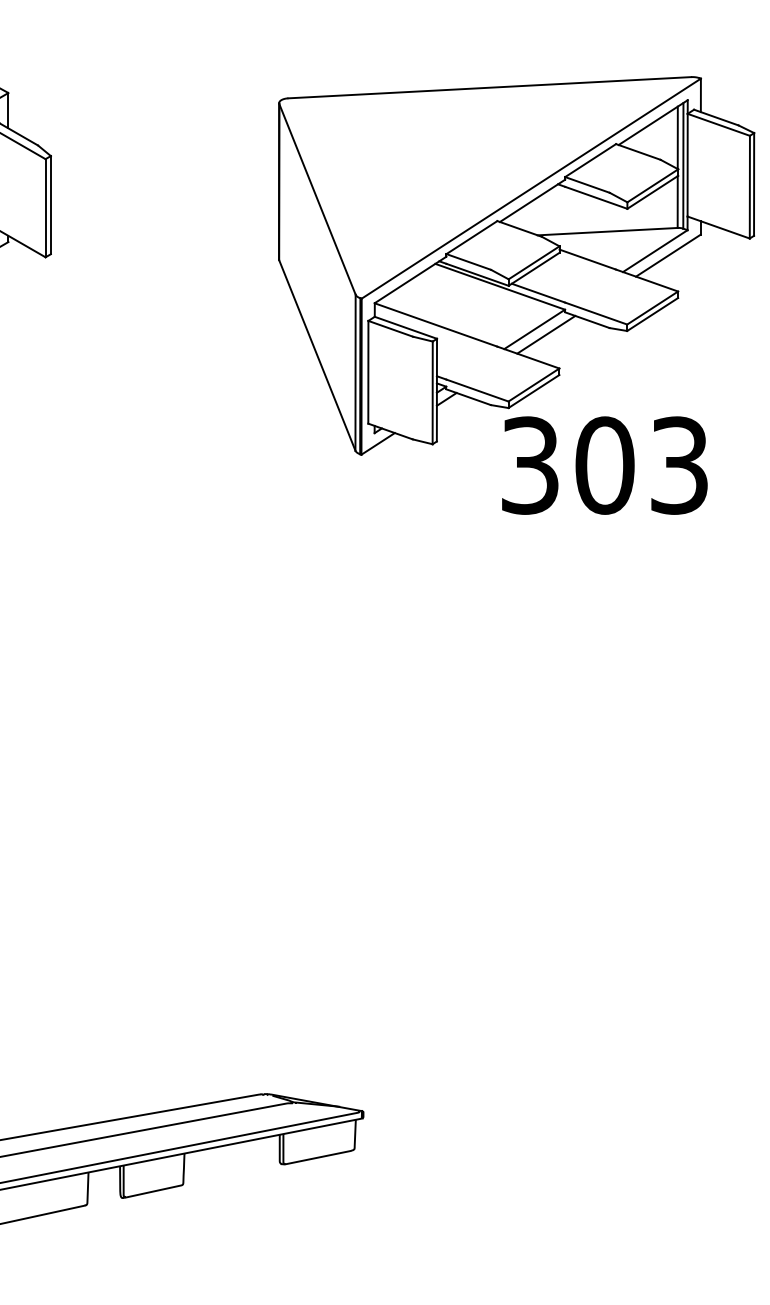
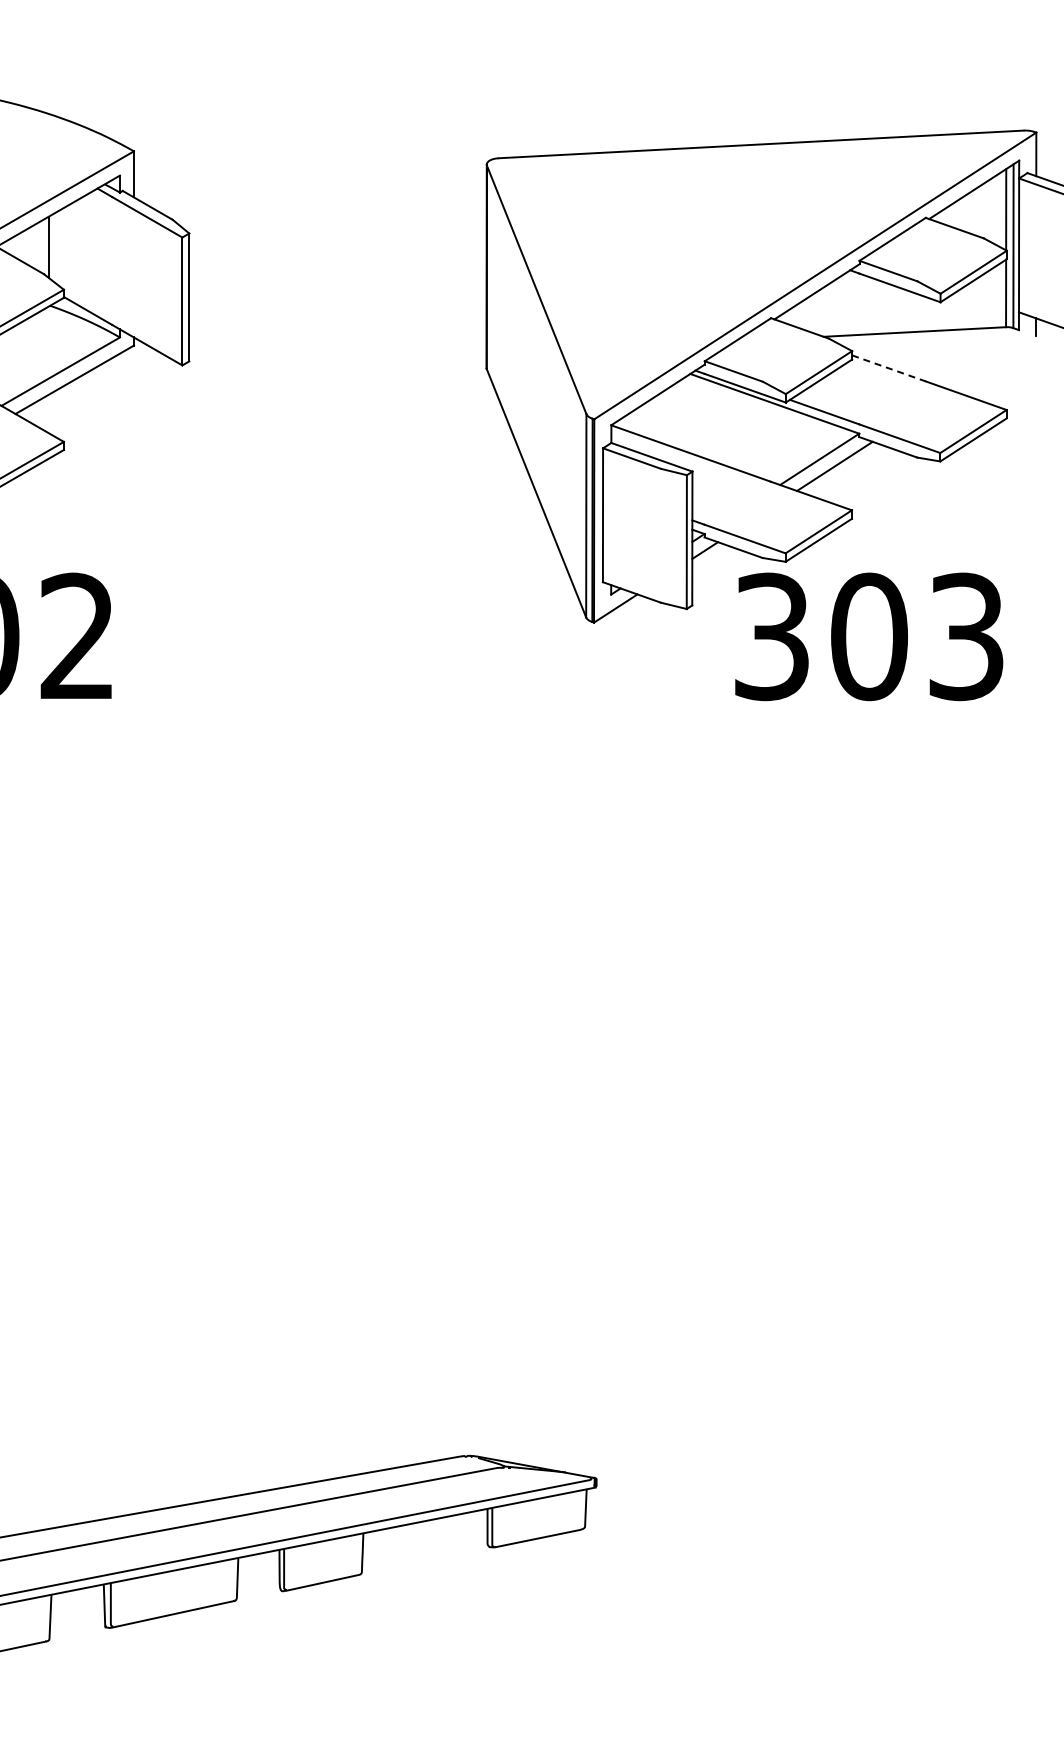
line: (654, 251) -> (976, 357), removed
line: (668, 255) -> (993, 362), removed
line: (587, 259) -> (888, 368), solid -> dashed
text: (605, 465) -> (869, 636), moved

